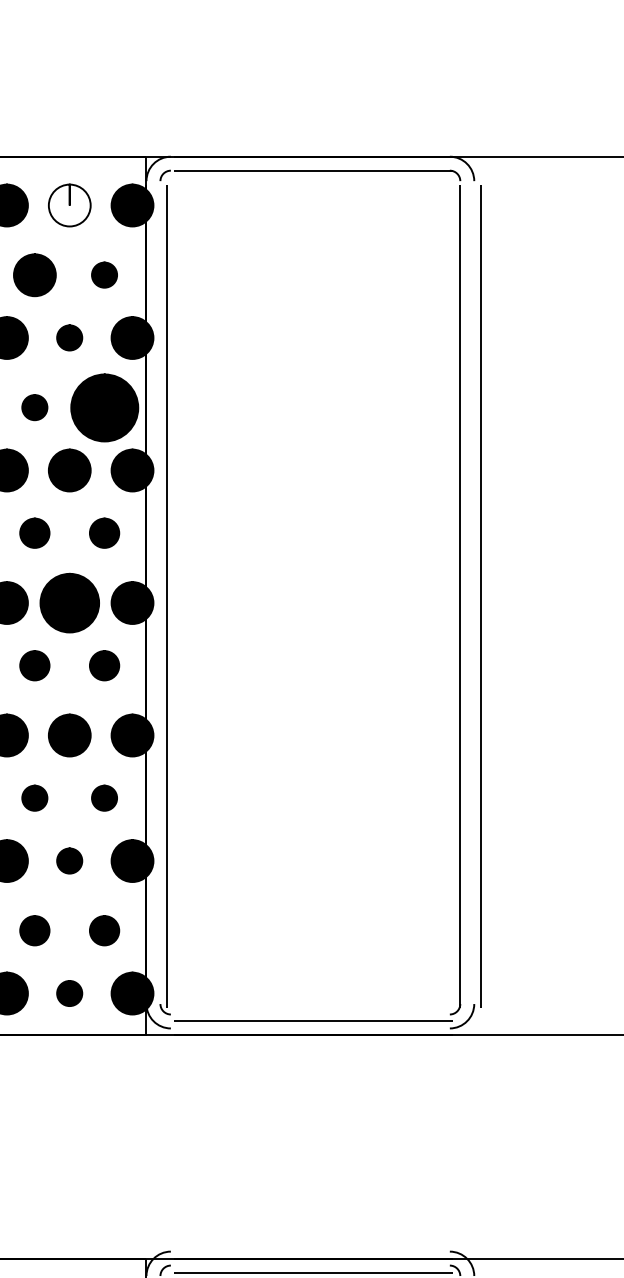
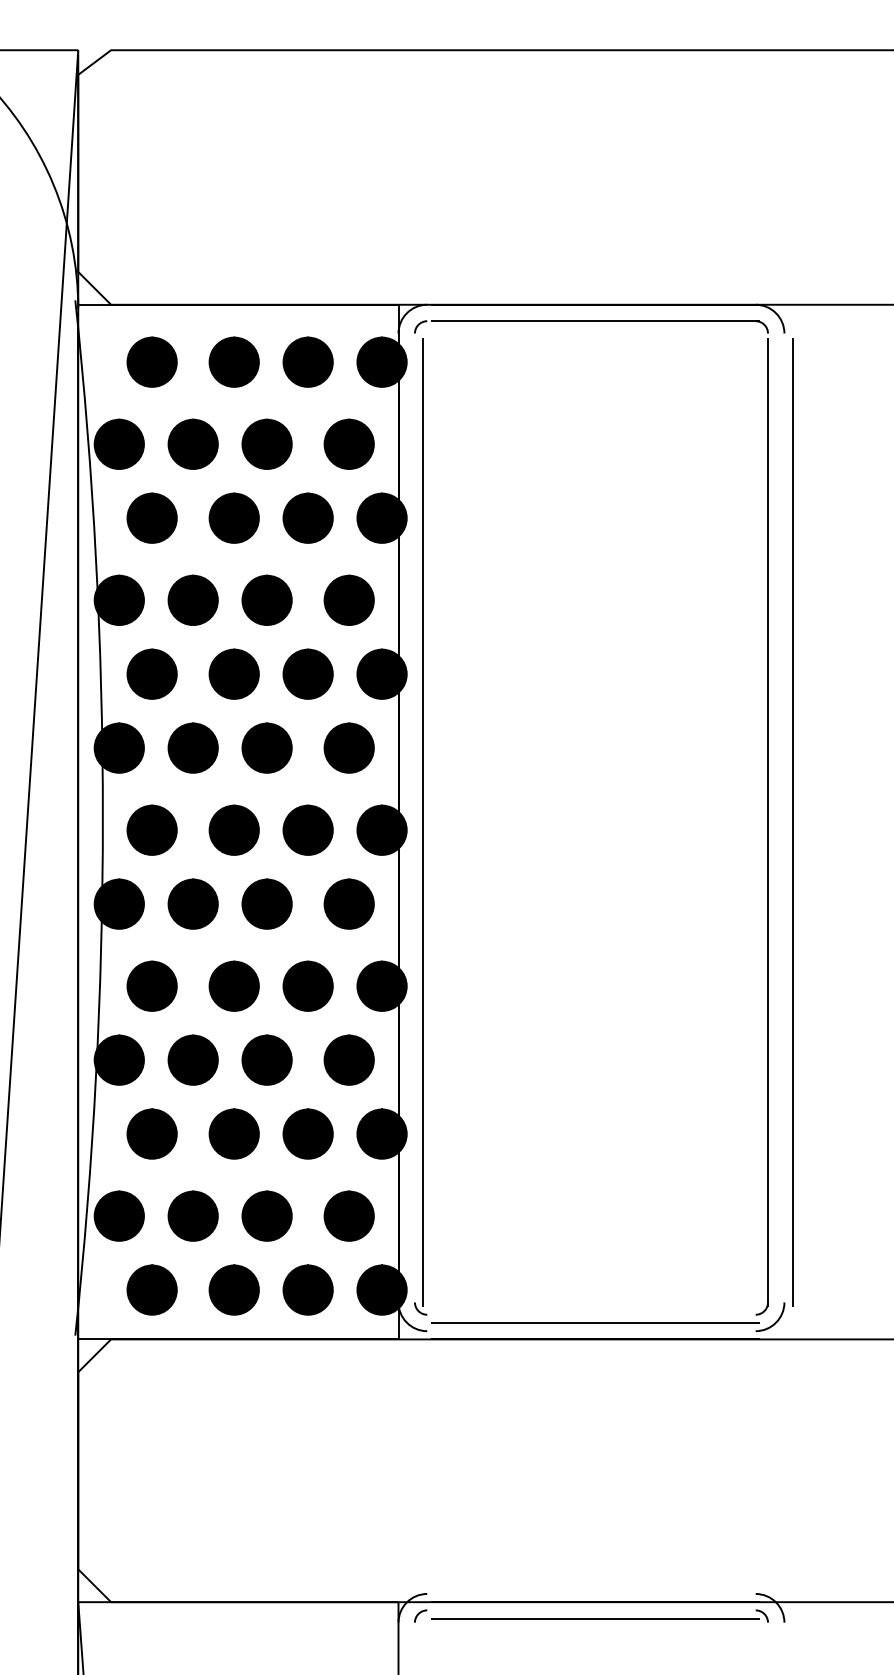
fill: (69, 204) -> (307, 361), added
part: (104, 274) -> (348, 443), size x1.67
part: (69, 337) -> (307, 517), size x1.67
part: (34, 407) -> (266, 599), size x1.67
part: (104, 407) -> (348, 599), size x0.62
part: (34, 532) -> (266, 747), size x1.43
part: (104, 532) -> (348, 747), size x1.43
part: (69, 602) -> (307, 829), size x0.71
part: (34, 665) -> (266, 903), size x1.43
part: (104, 665) -> (348, 903), size x1.43
part: (34, 797) -> (266, 1059), size x1.67
part: (104, 797) -> (348, 1059), size x1.67
part: (69, 860) -> (307, 1133), size x1.67
part: (34, 930) -> (266, 1215), size x1.43
part: (104, 930) -> (348, 1215), size x1.43
part: (69, 993) -> (307, 1289), size x1.67

